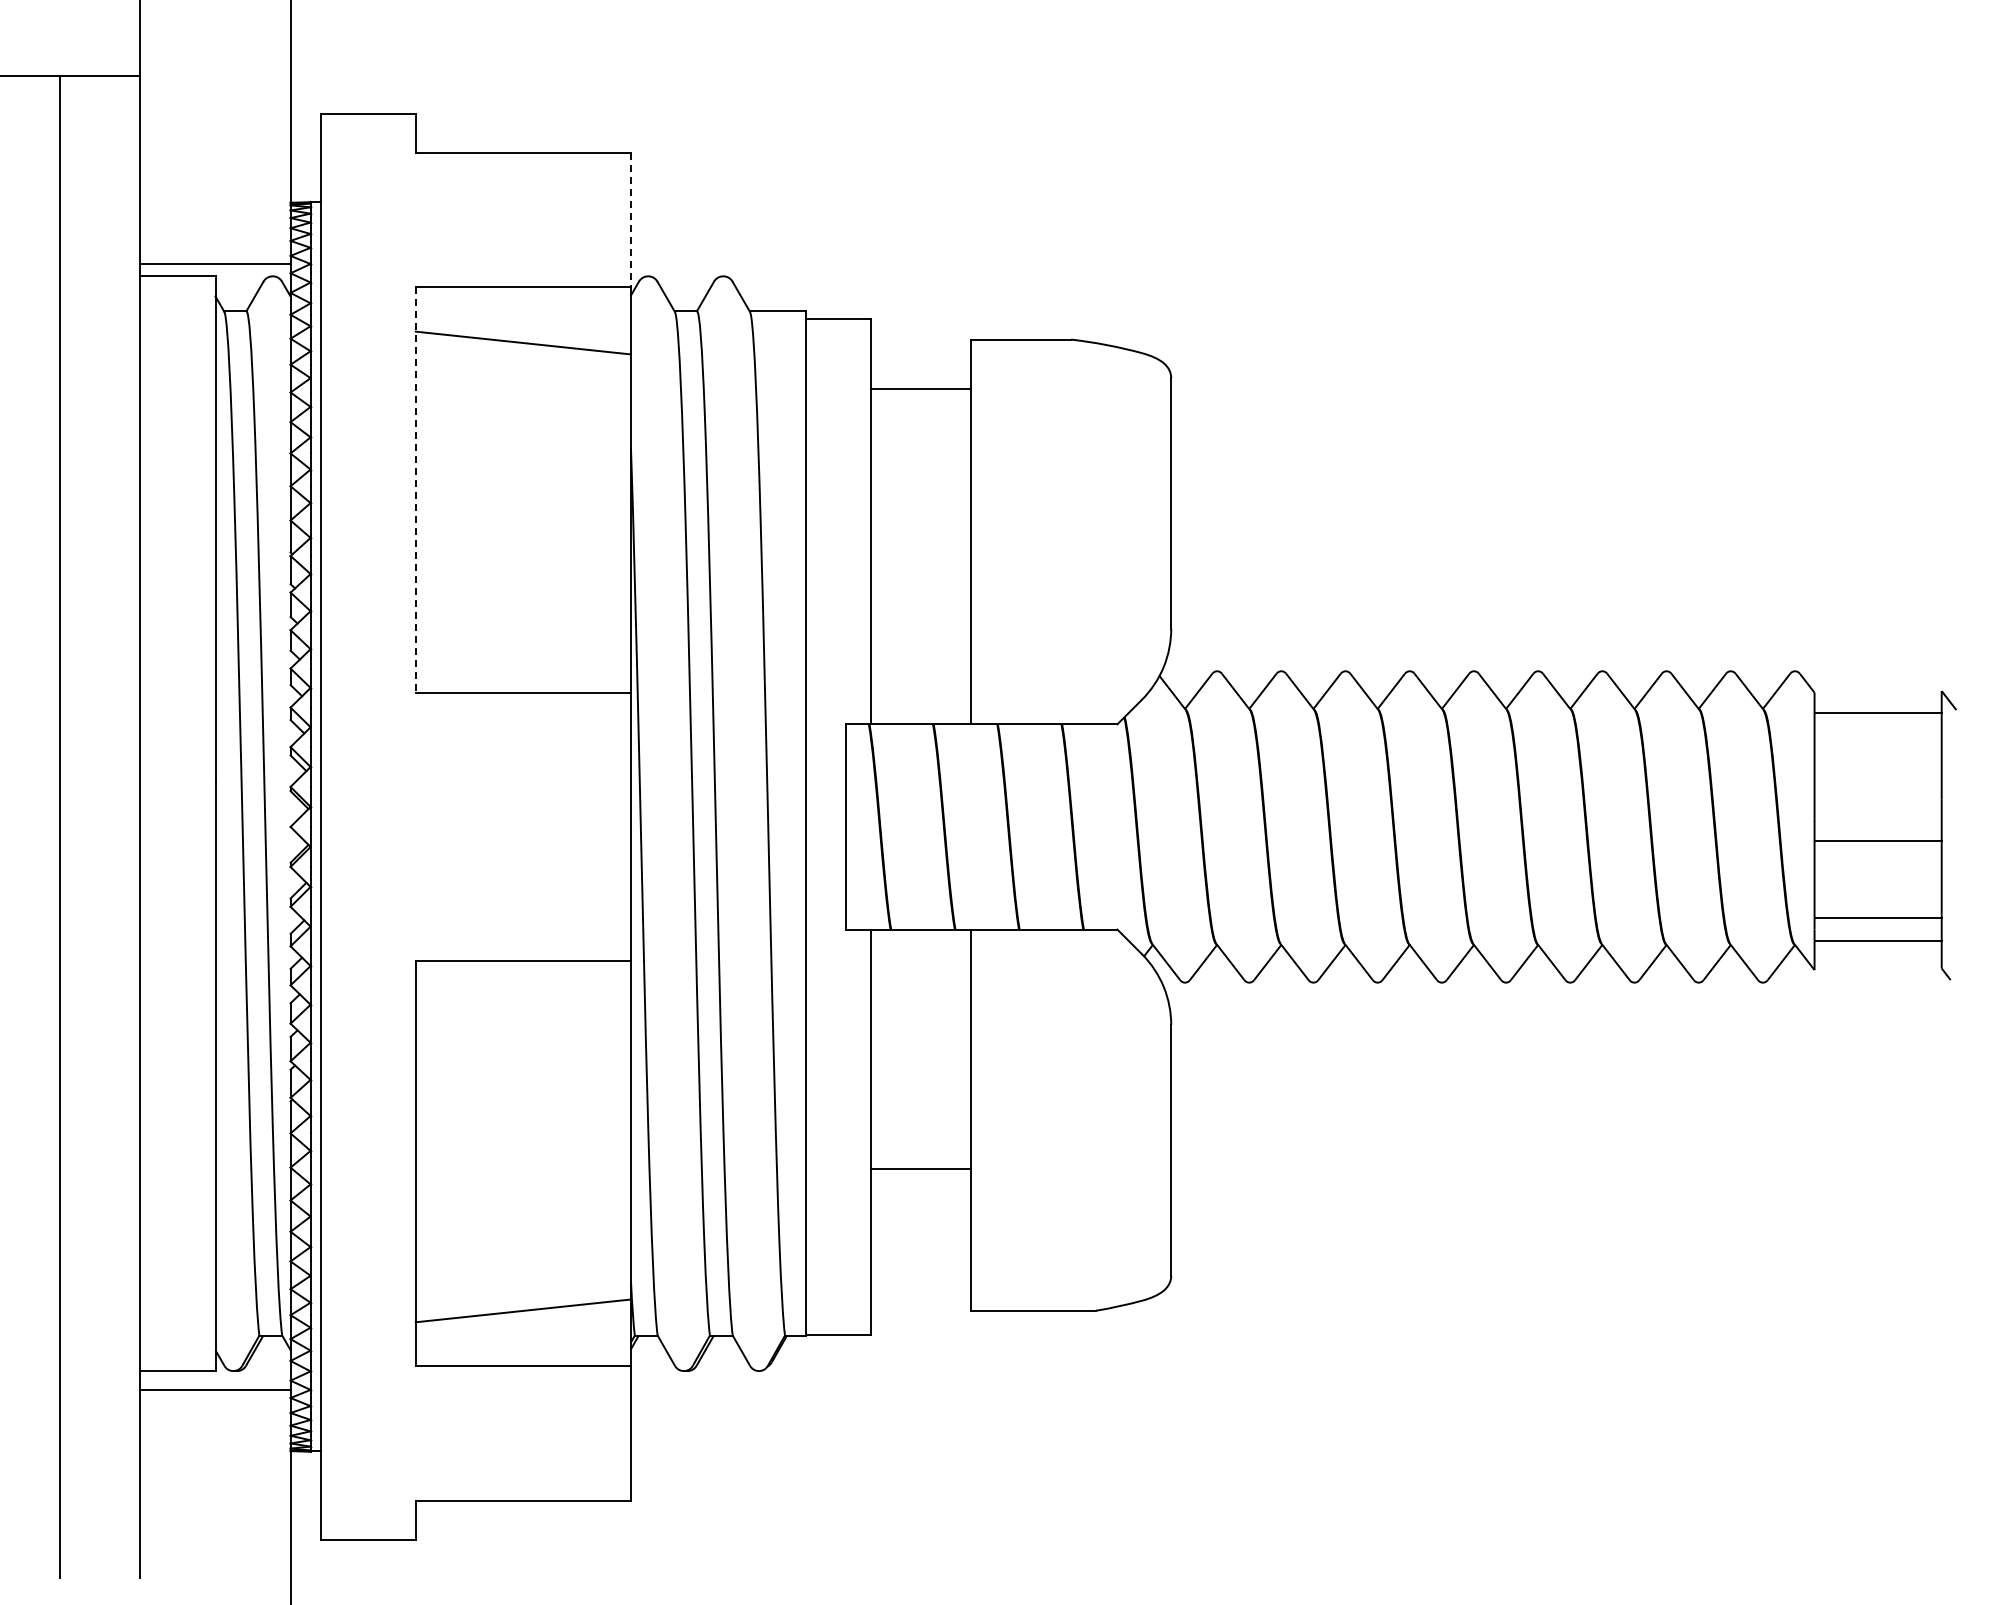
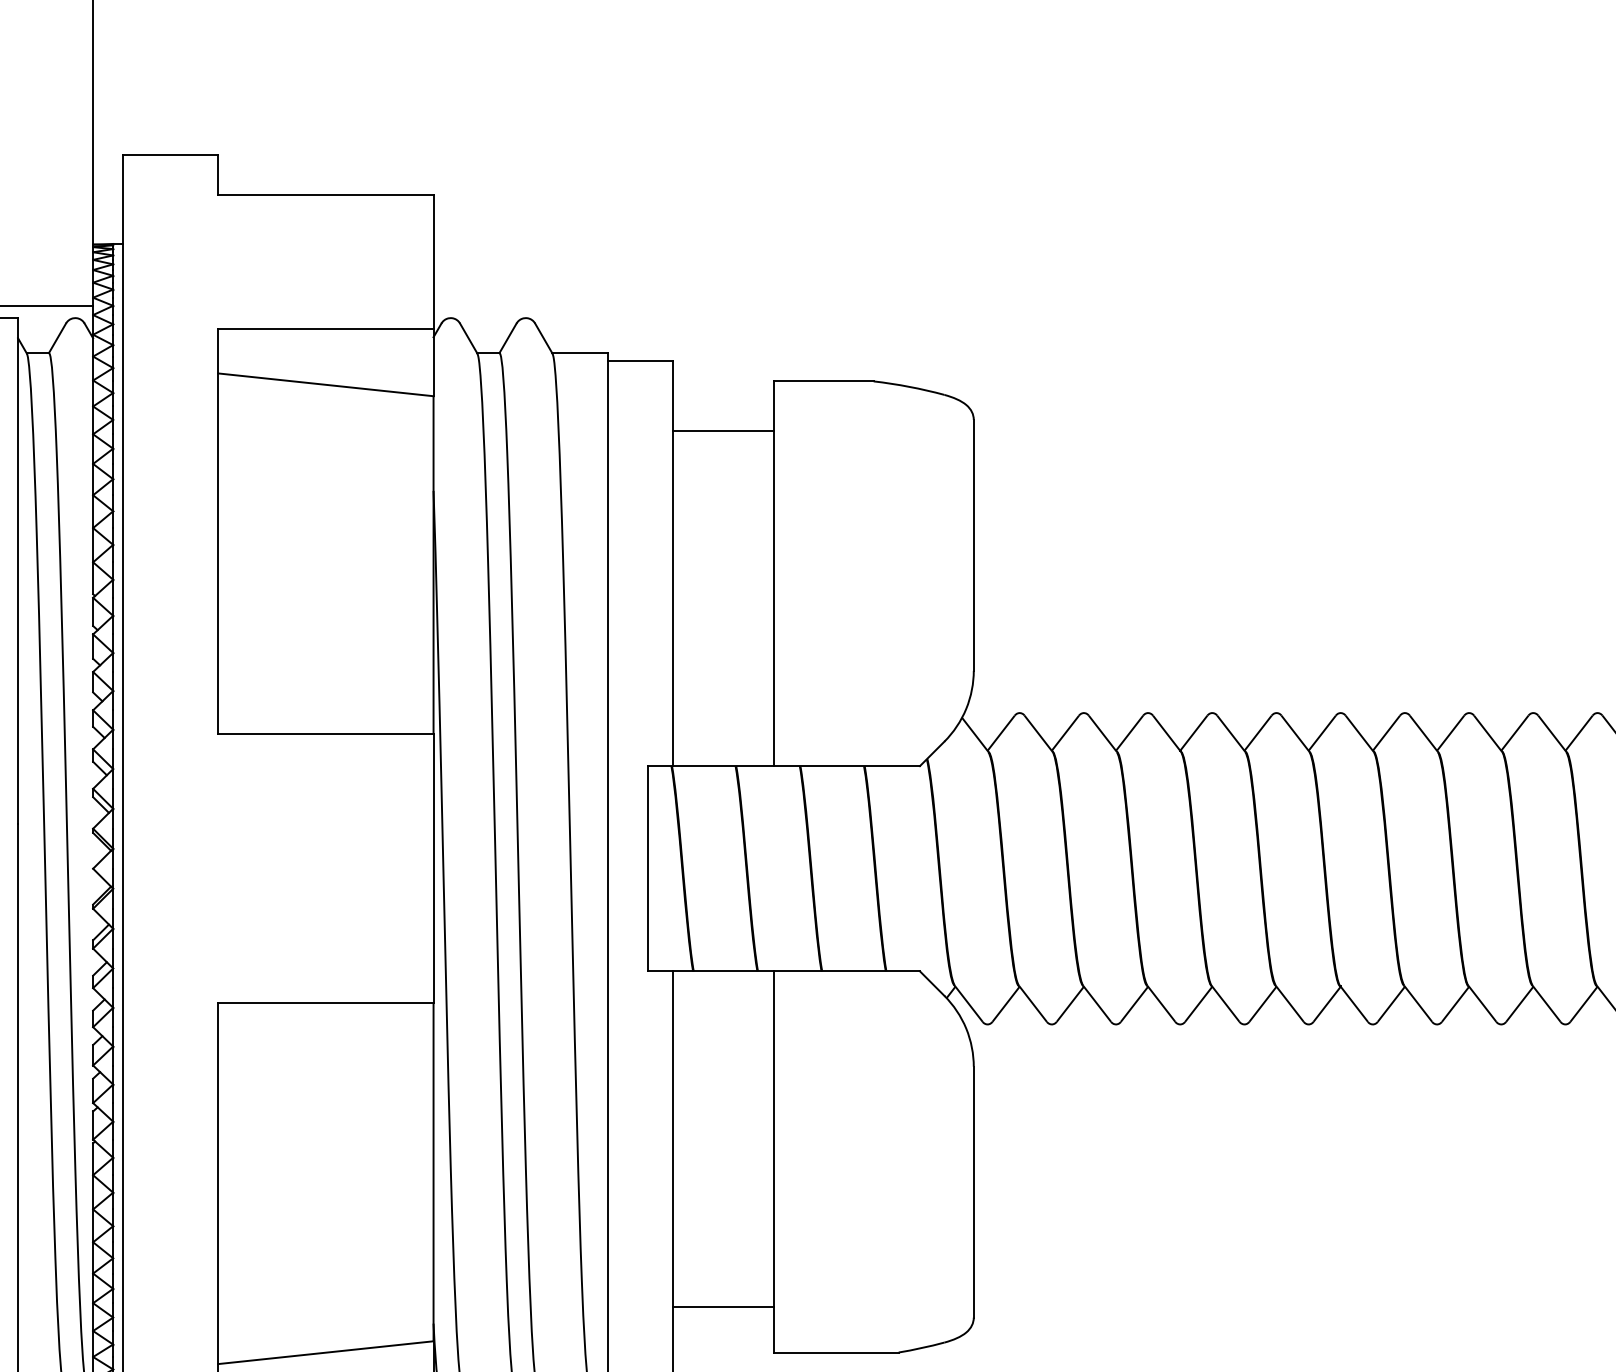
line: (631, 220) -> (434, 262), dashed -> solid
line: (415, 490) -> (218, 532), dashed -> solid
line: (920, 1168) -> (723, 1306), moved

